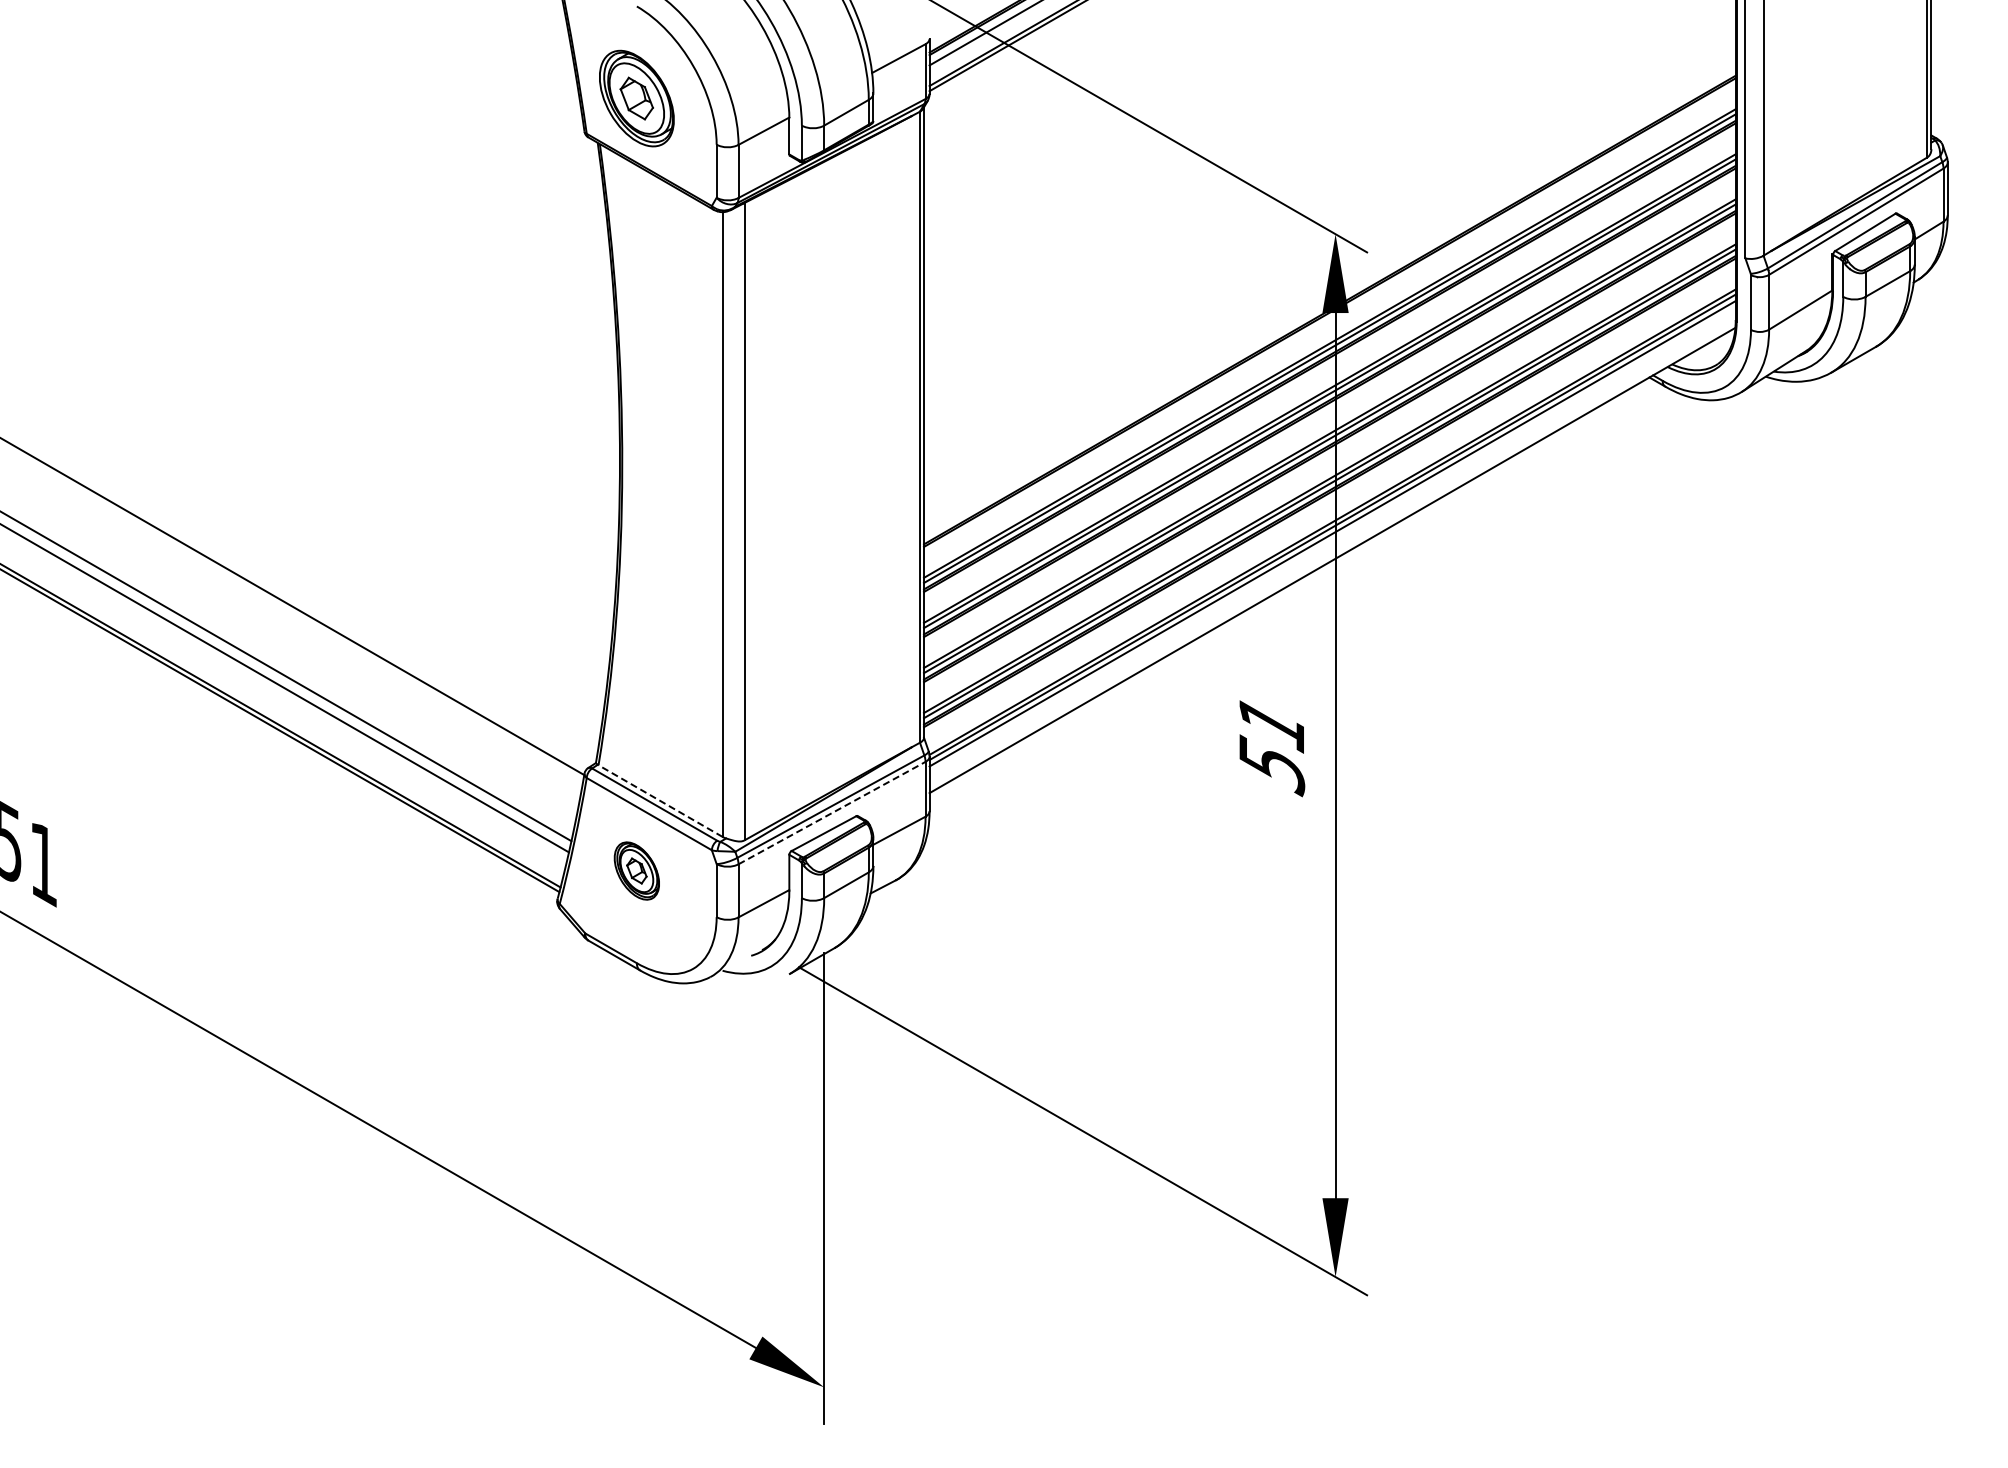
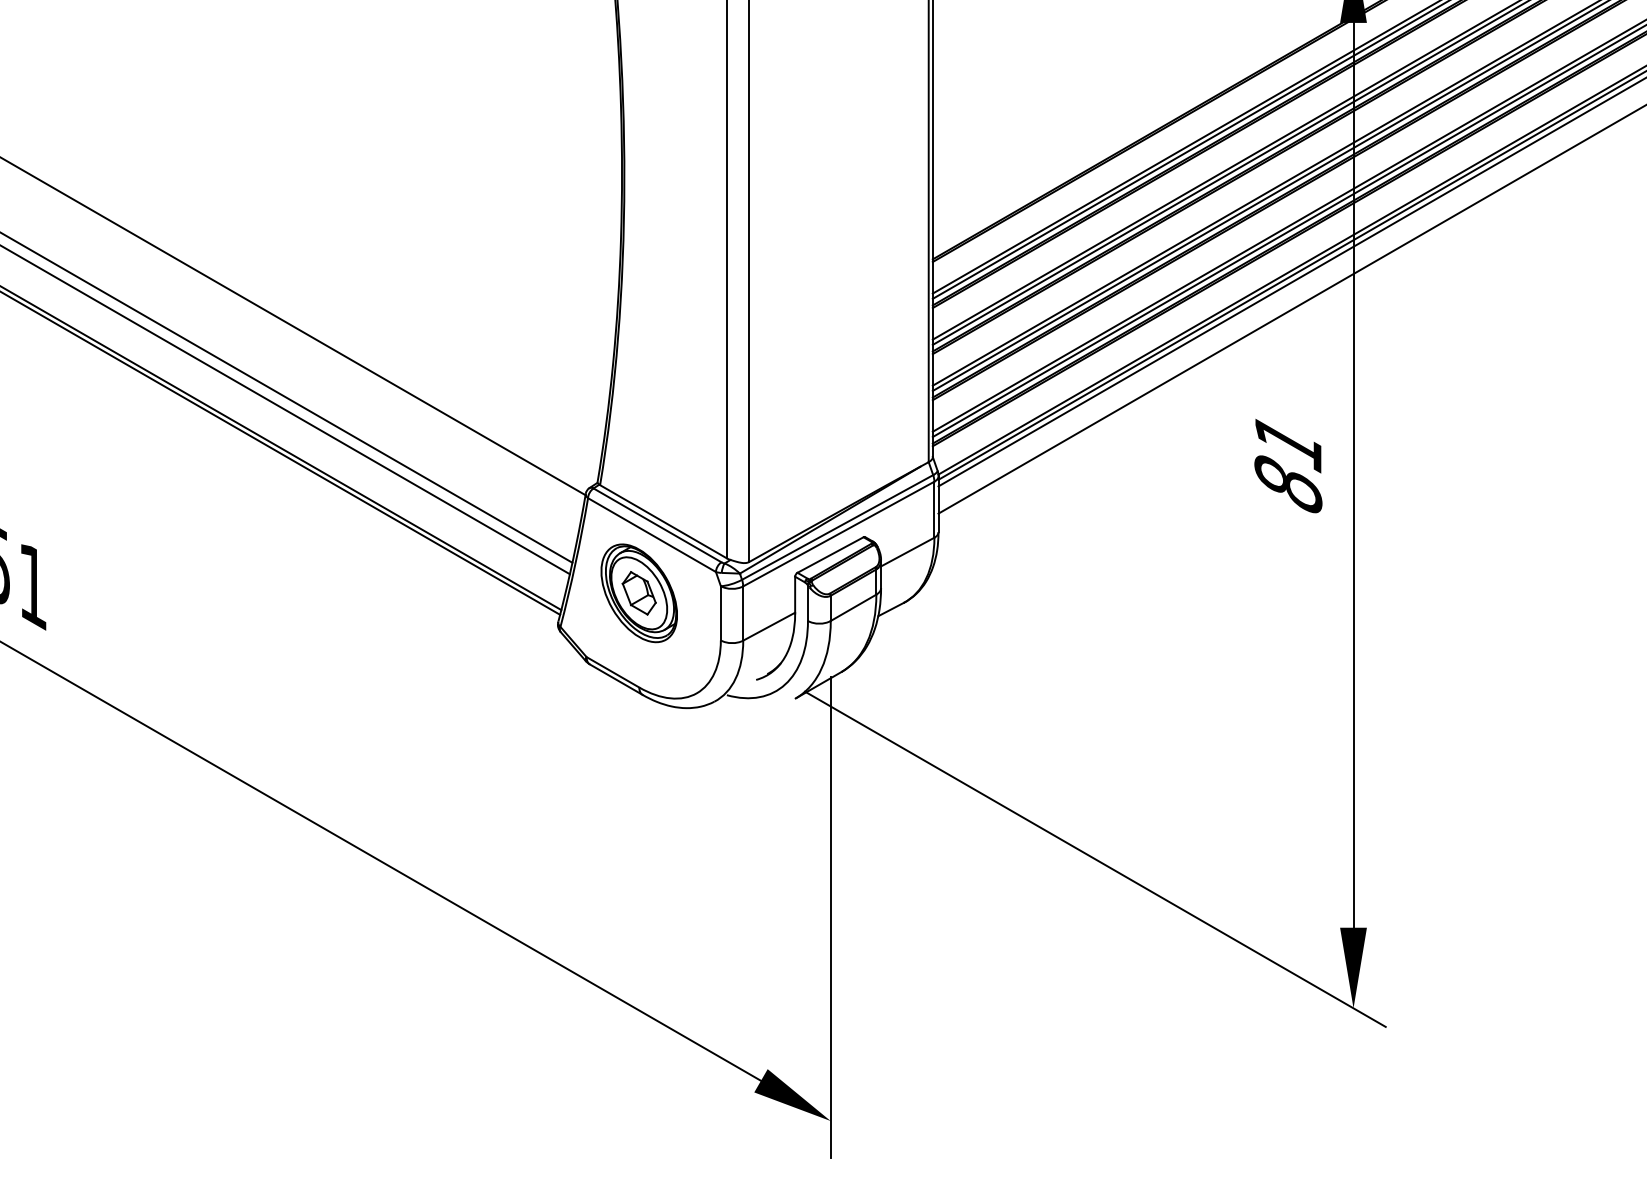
text: (1271, 765) -> (1288, 485), 51 -> 81
line: (660, 801) -> (663, 522), dashed -> solid
line: (832, 813) -> (839, 534), dashed -> solid
part: (636, 870) -> (638, 592), size x1.67

